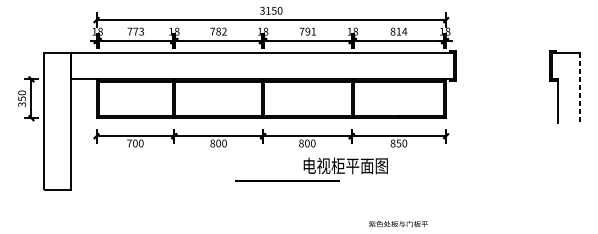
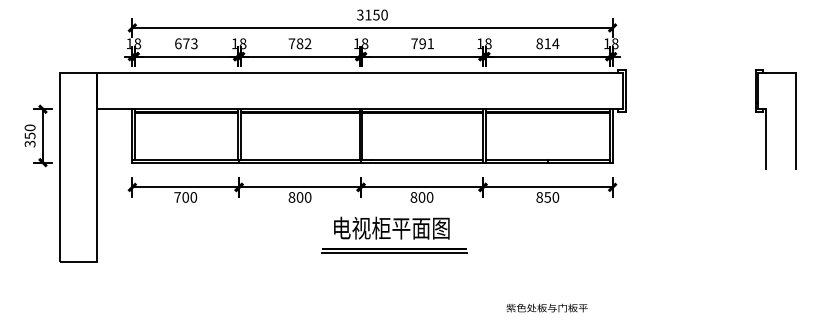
text: (130, 31) -> (178, 43), 773 -> 673
line: (579, 88) -> (796, 121), dashed -> solid
text: (345, 165) -> (391, 227), moved
line: (287, 184) -> (394, 253), added

